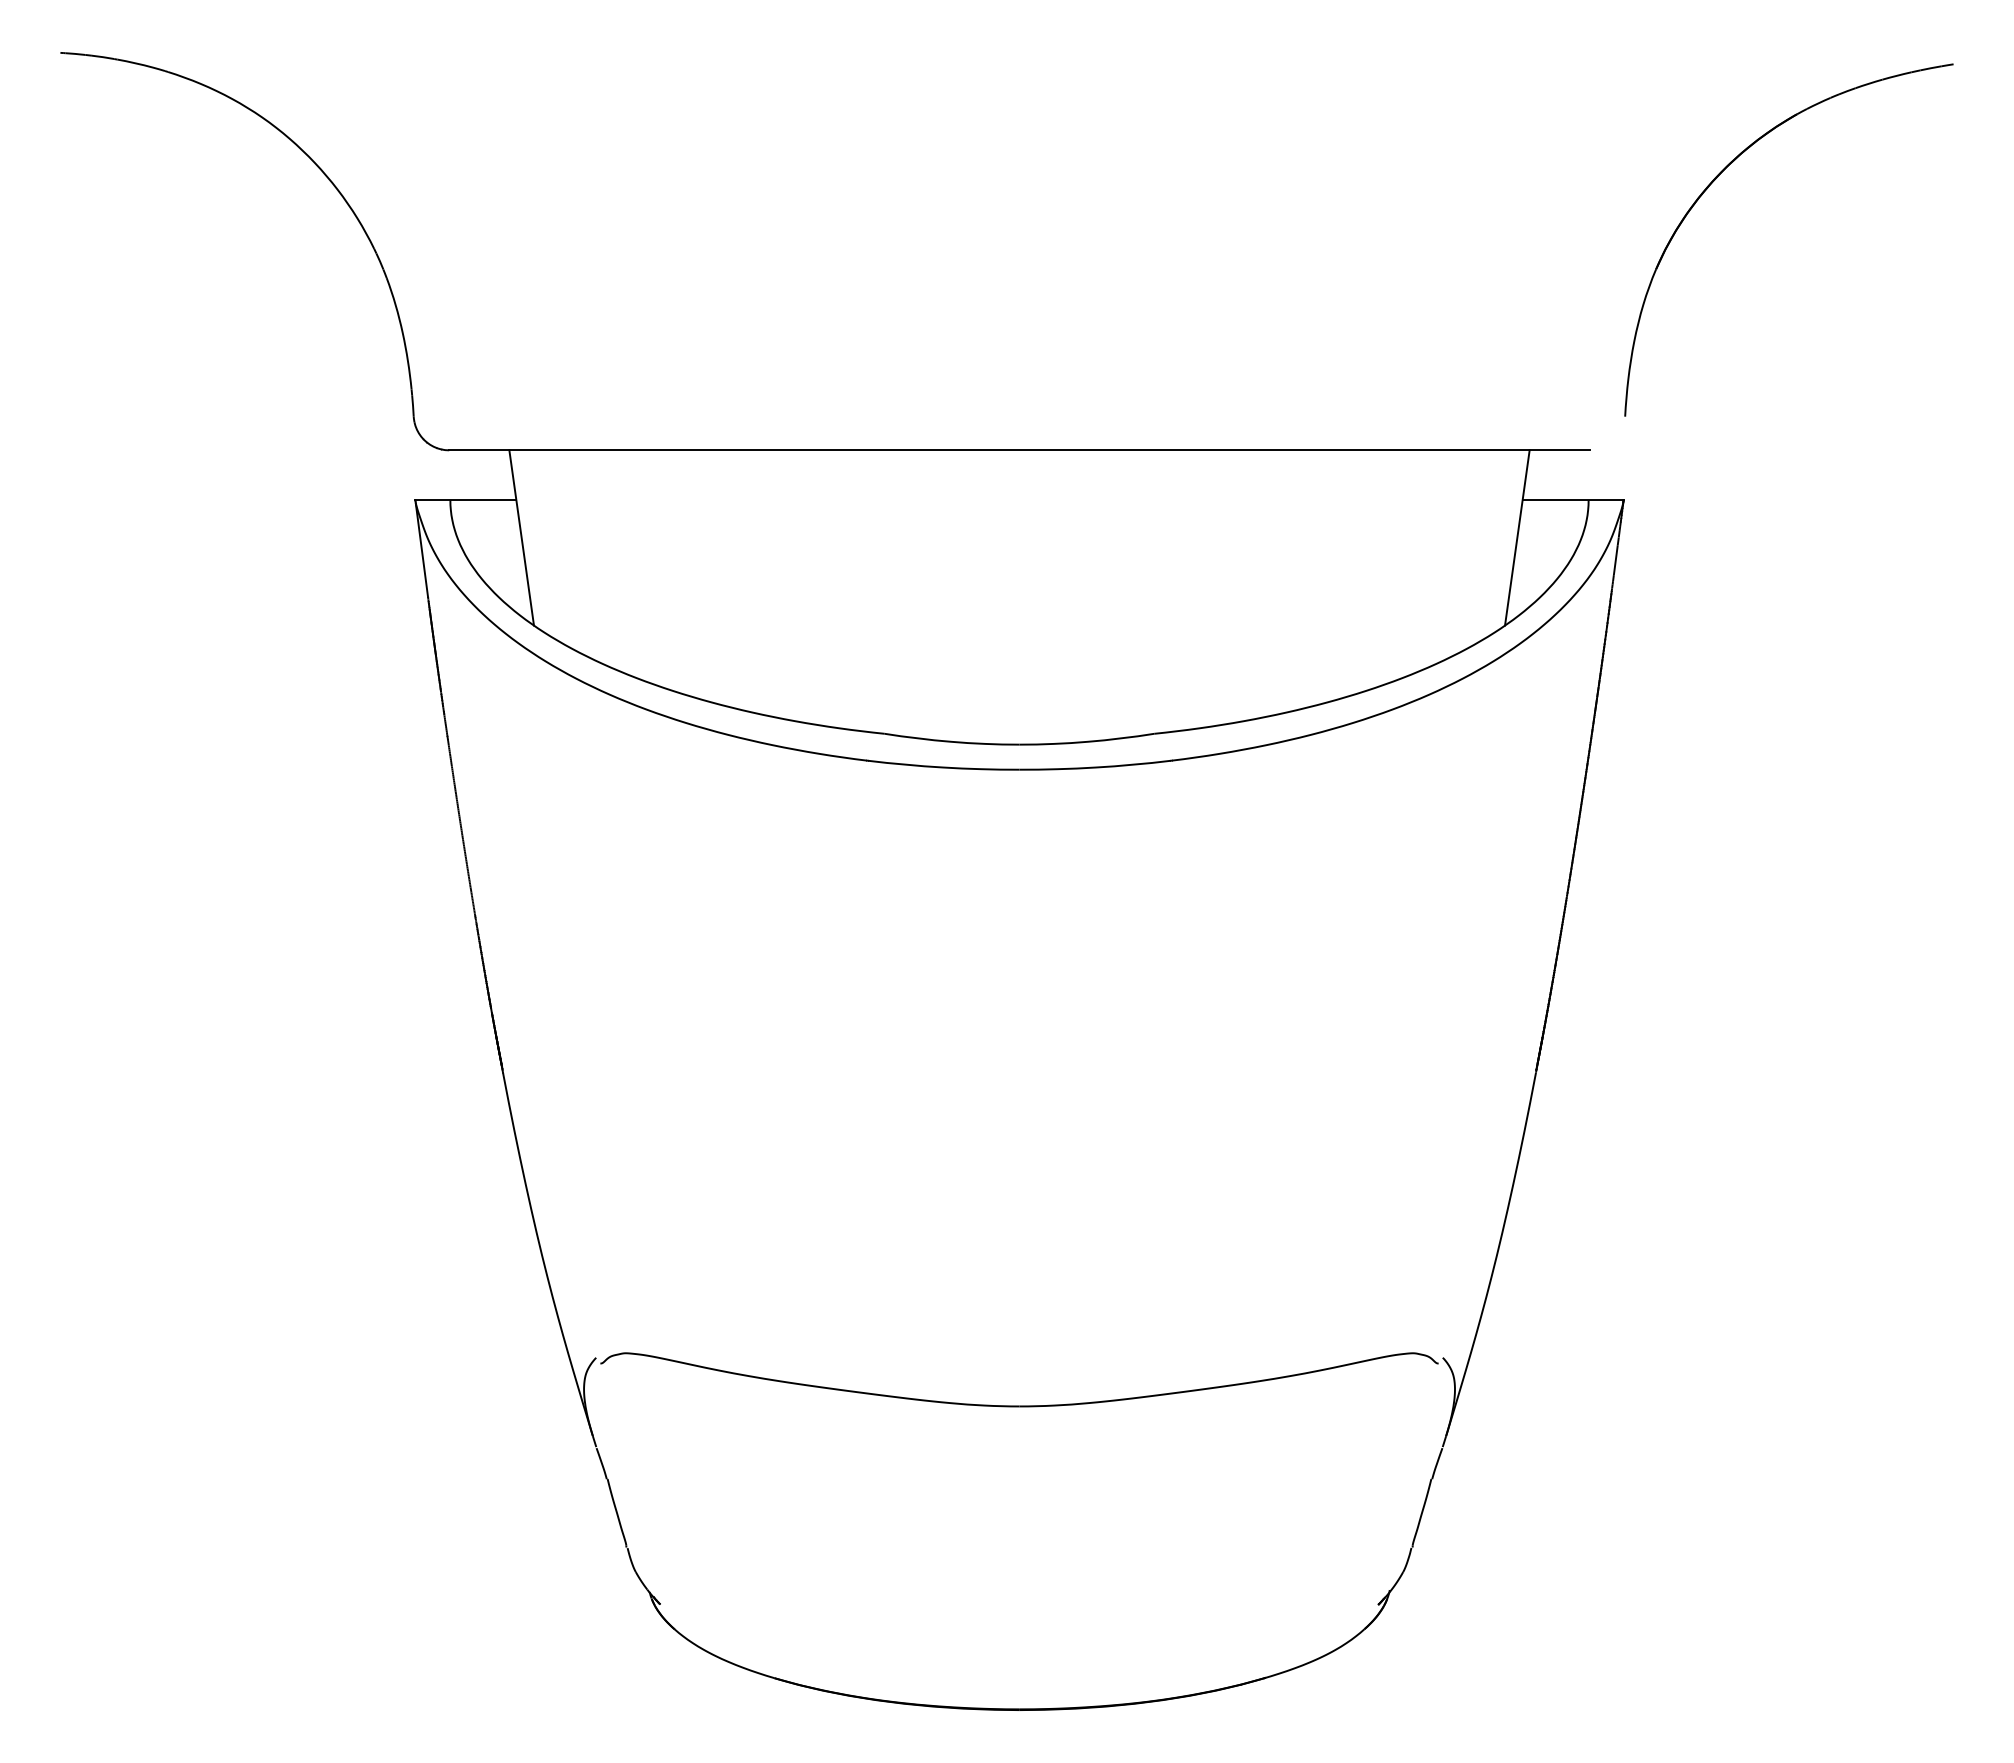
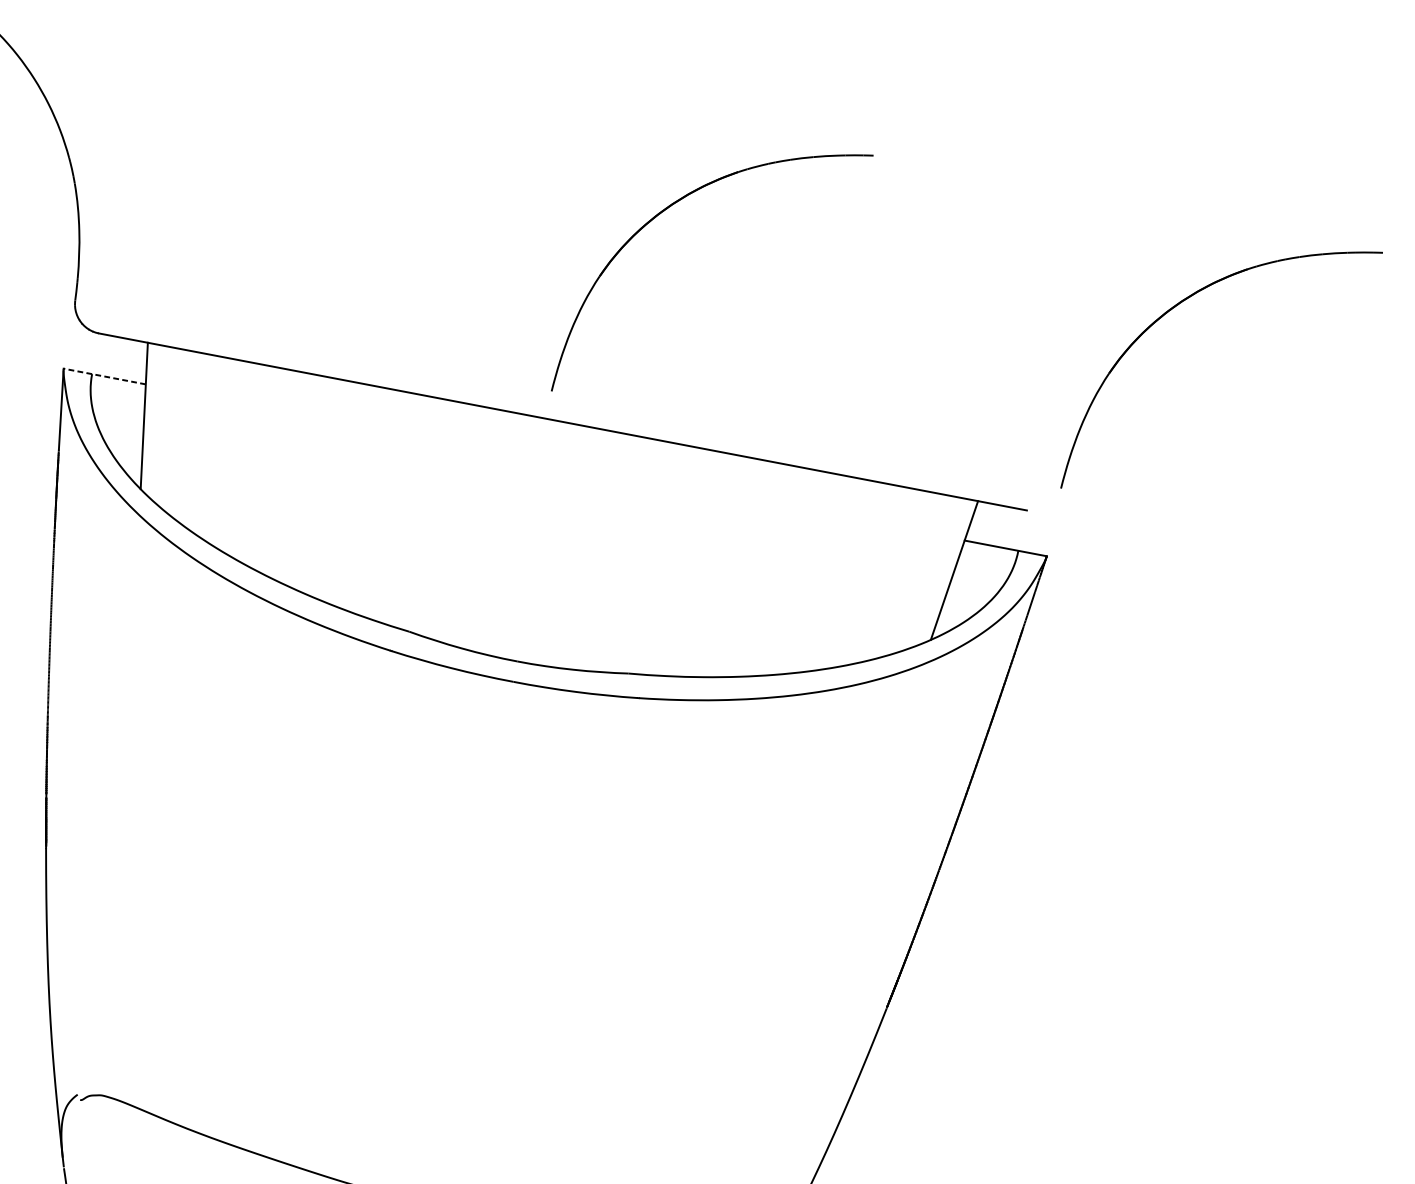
part: (1090, 179) -> (662, 212), added
line: (465, 500) -> (104, 376), solid -> dashed

